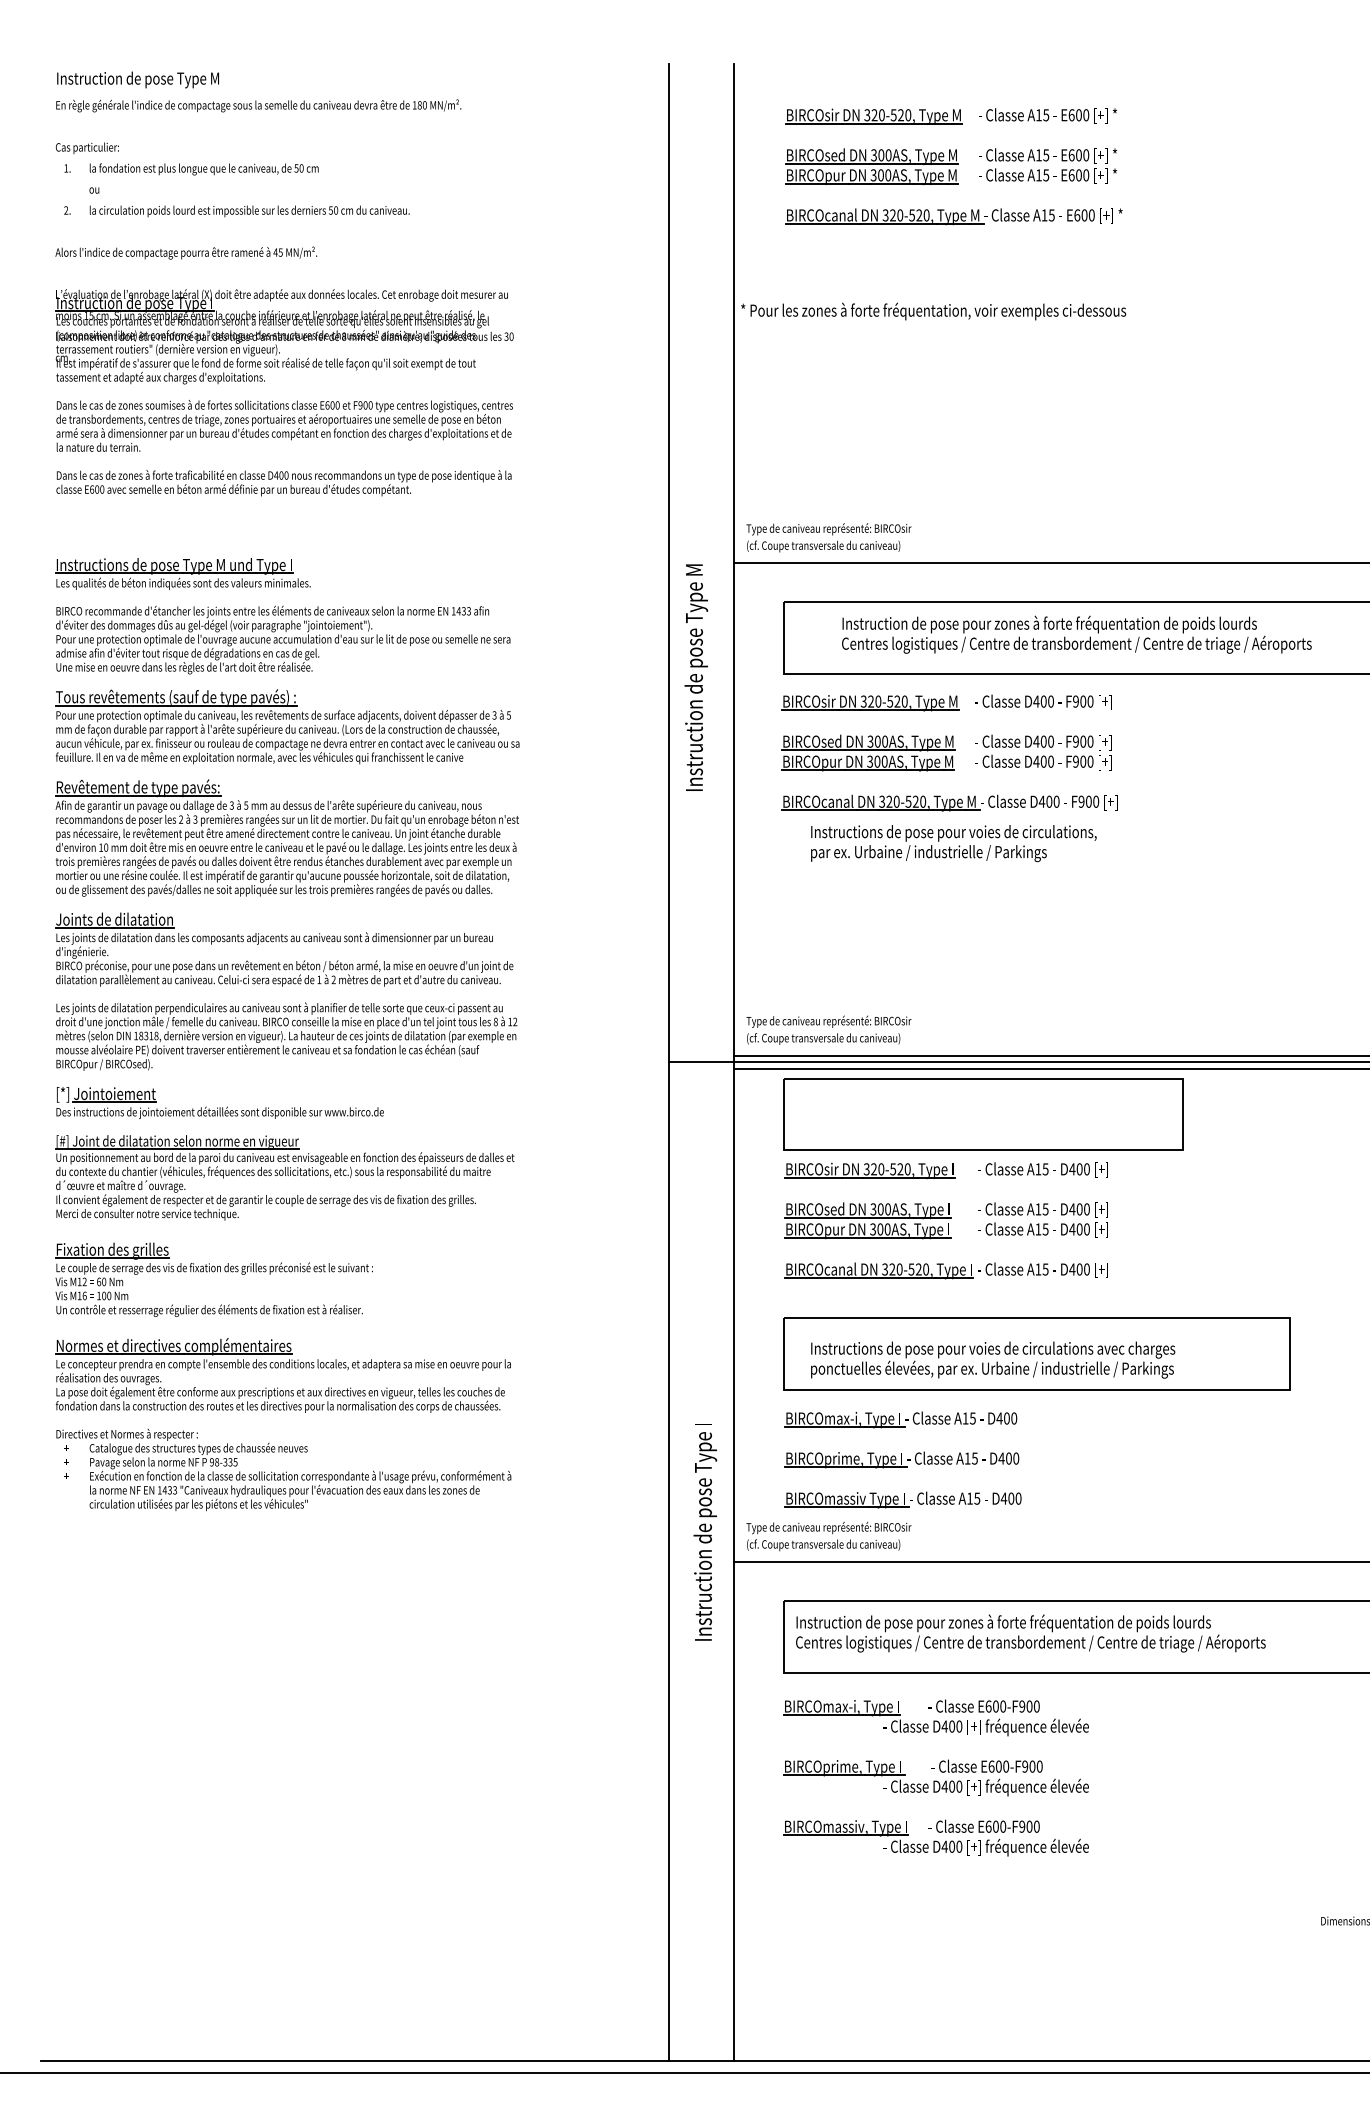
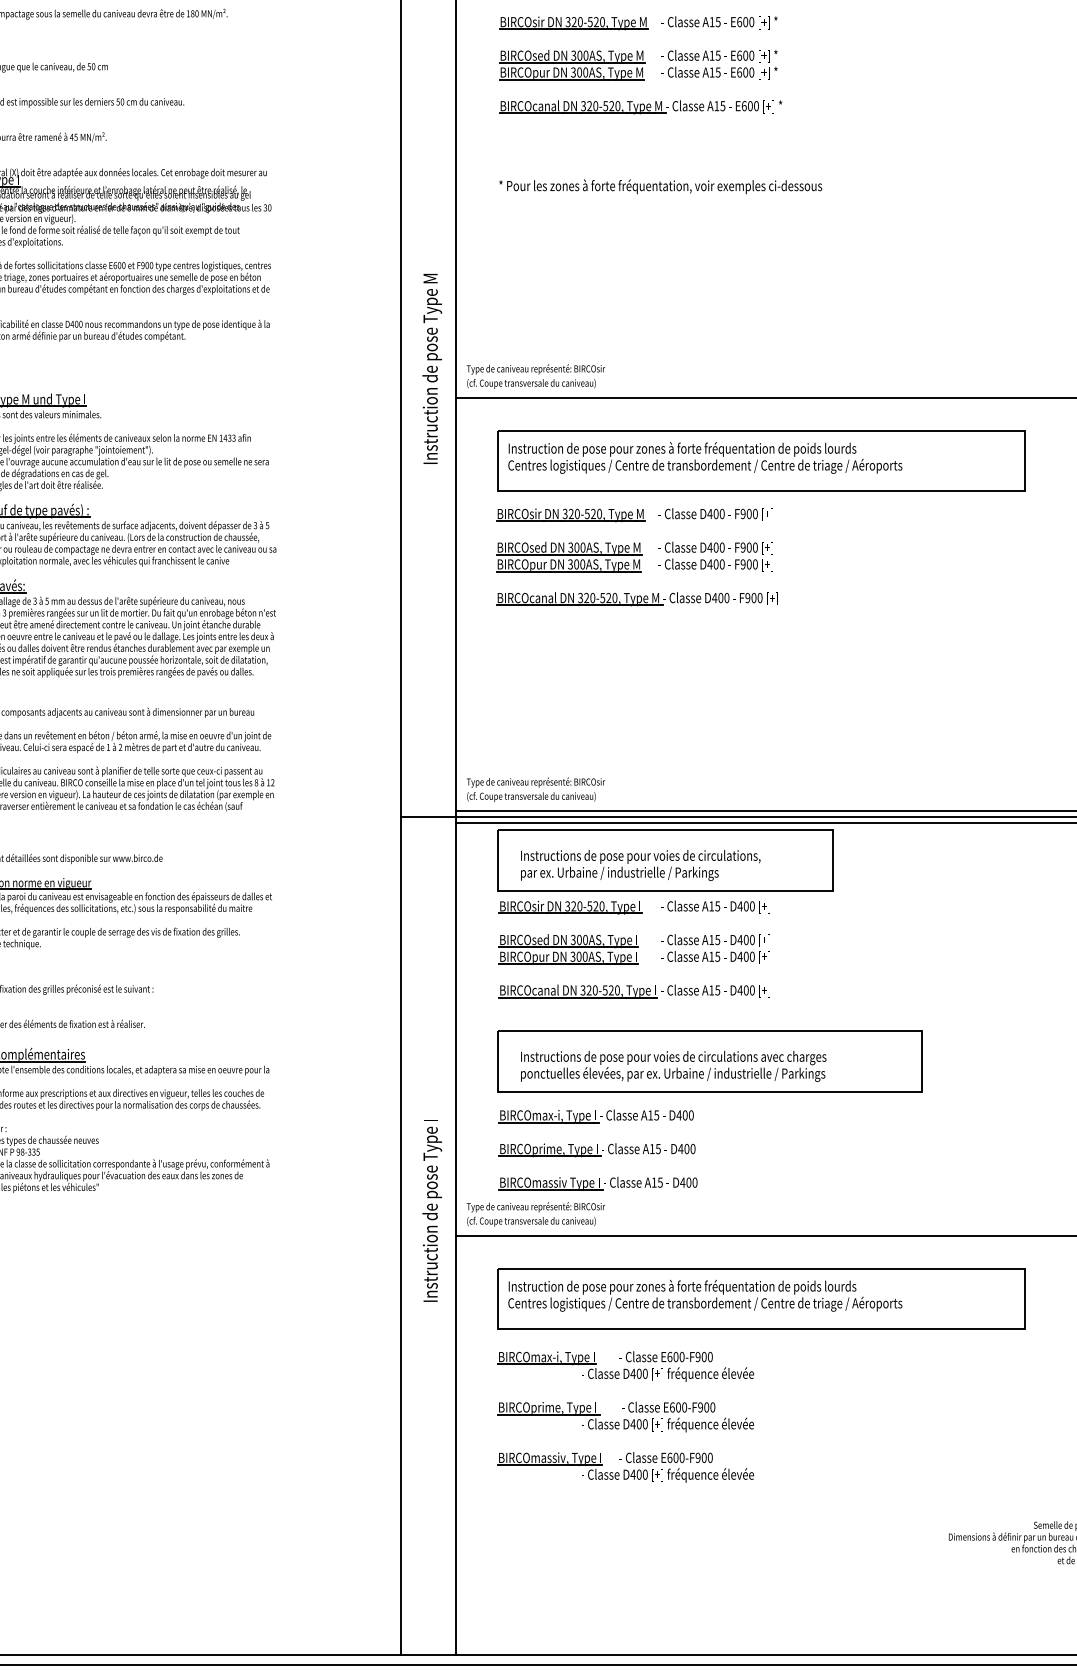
text: (933, 311) -> (660, 186), moved
text: (1076, 634) -> (705, 457), moved
text: (696, 677) -> (432, 368), moved
text: (953, 843) -> (640, 865), moved

